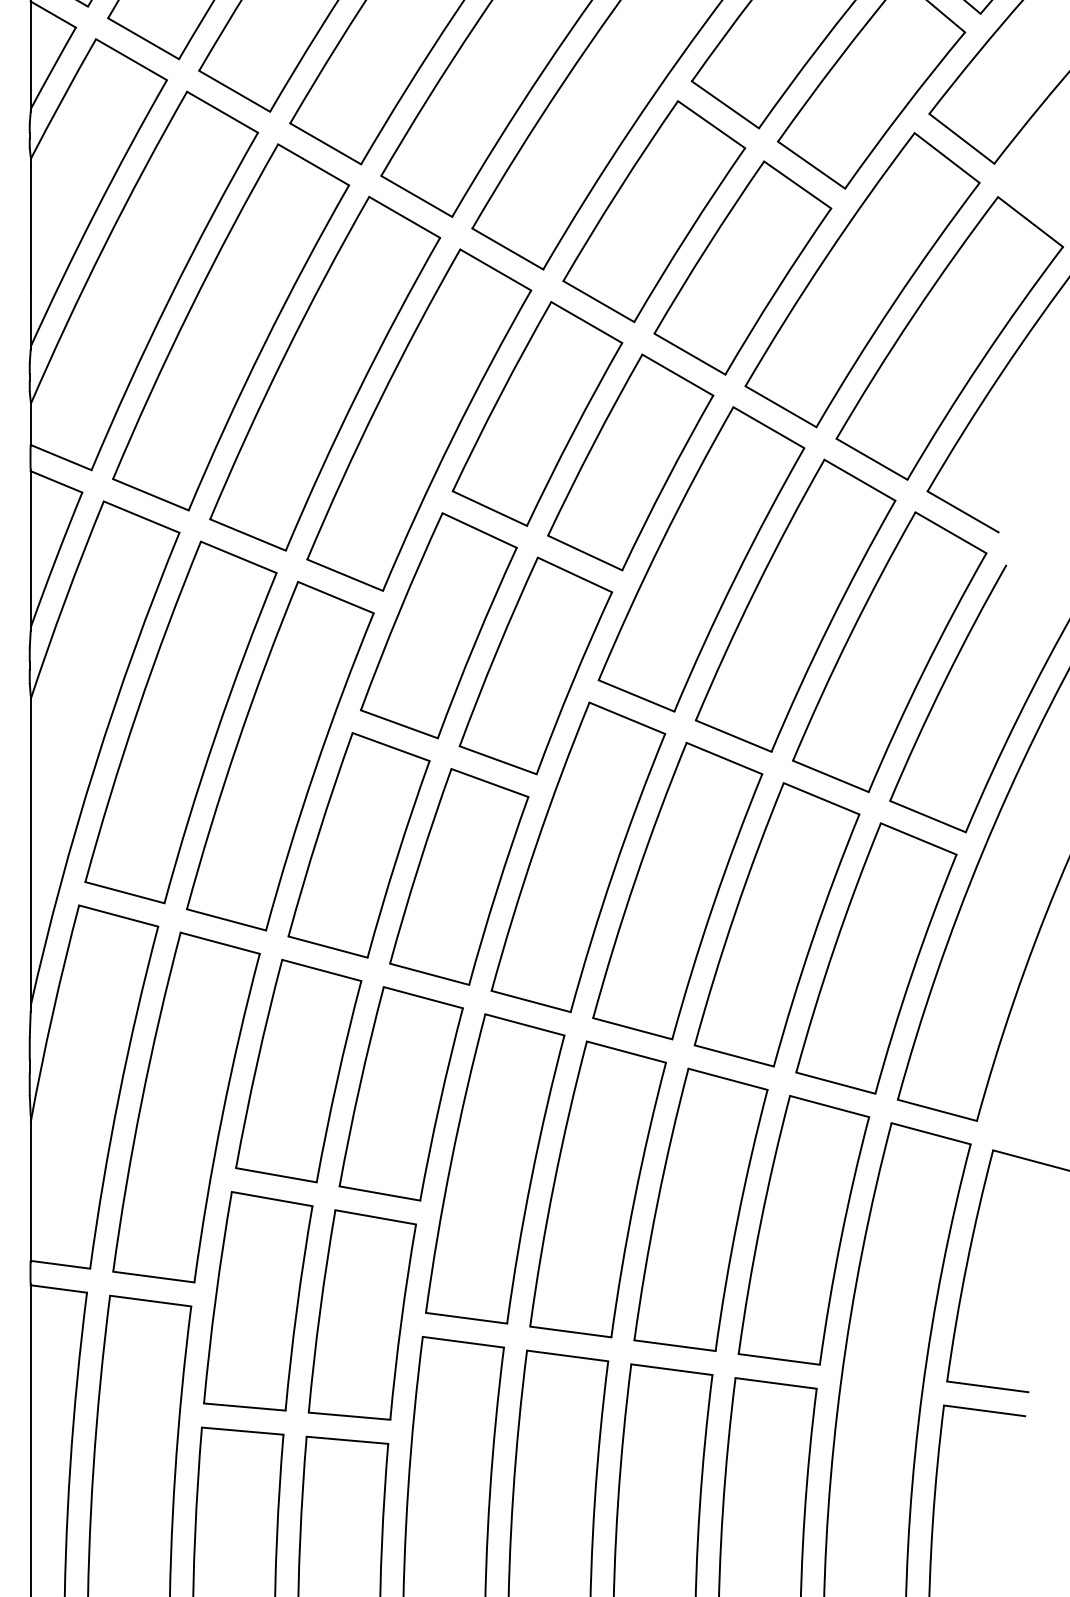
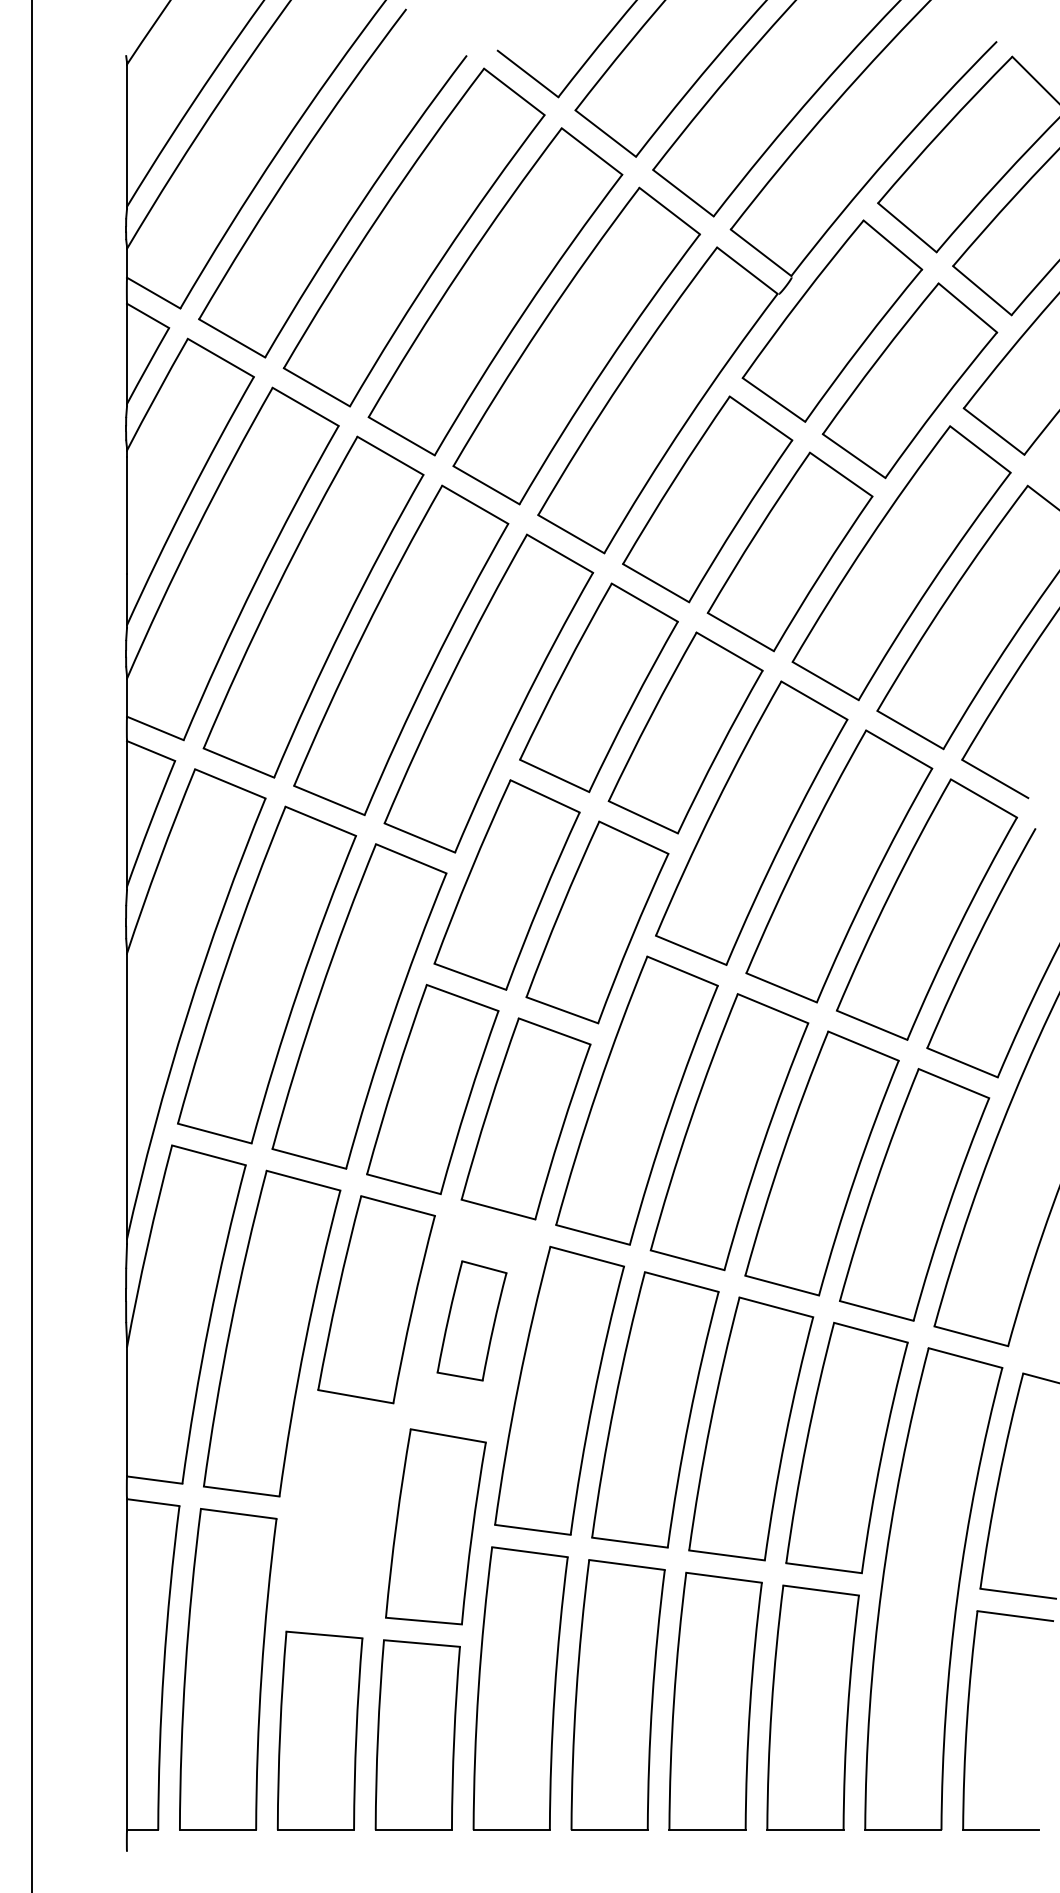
part: (400, 1093) -> (471, 1320), size x0.6
part: (257, 1300) -> (338, 1513), removed

